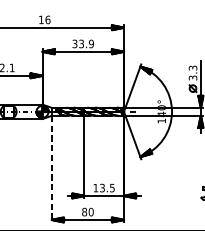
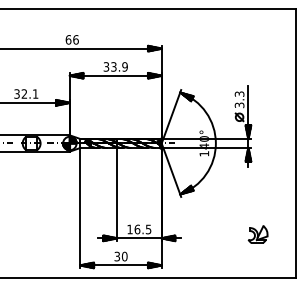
text: (41, 19) -> (68, 39), 16 -> 66
line: (51, 169) -> (80, 208), dashed -> solid
text: (102, 188) -> (137, 229), 13.5 -> 16.5
text: (84, 212) -> (117, 256), 80 -> 30

